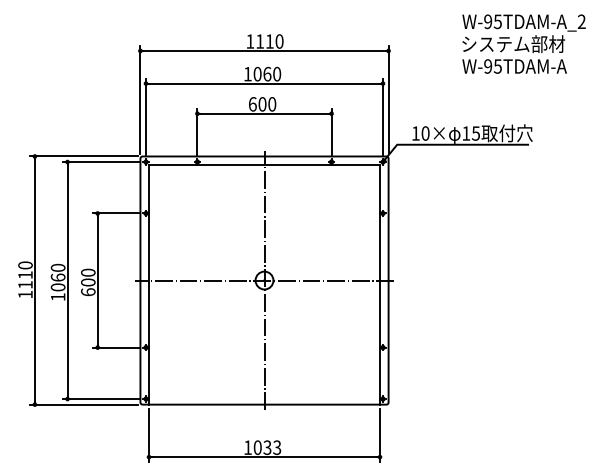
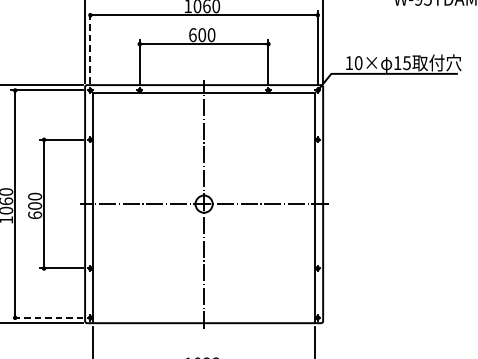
line: (146, 116) -> (90, 46), solid -> dashed
line: (100, 399) -> (46, 318), solid -> dashed

